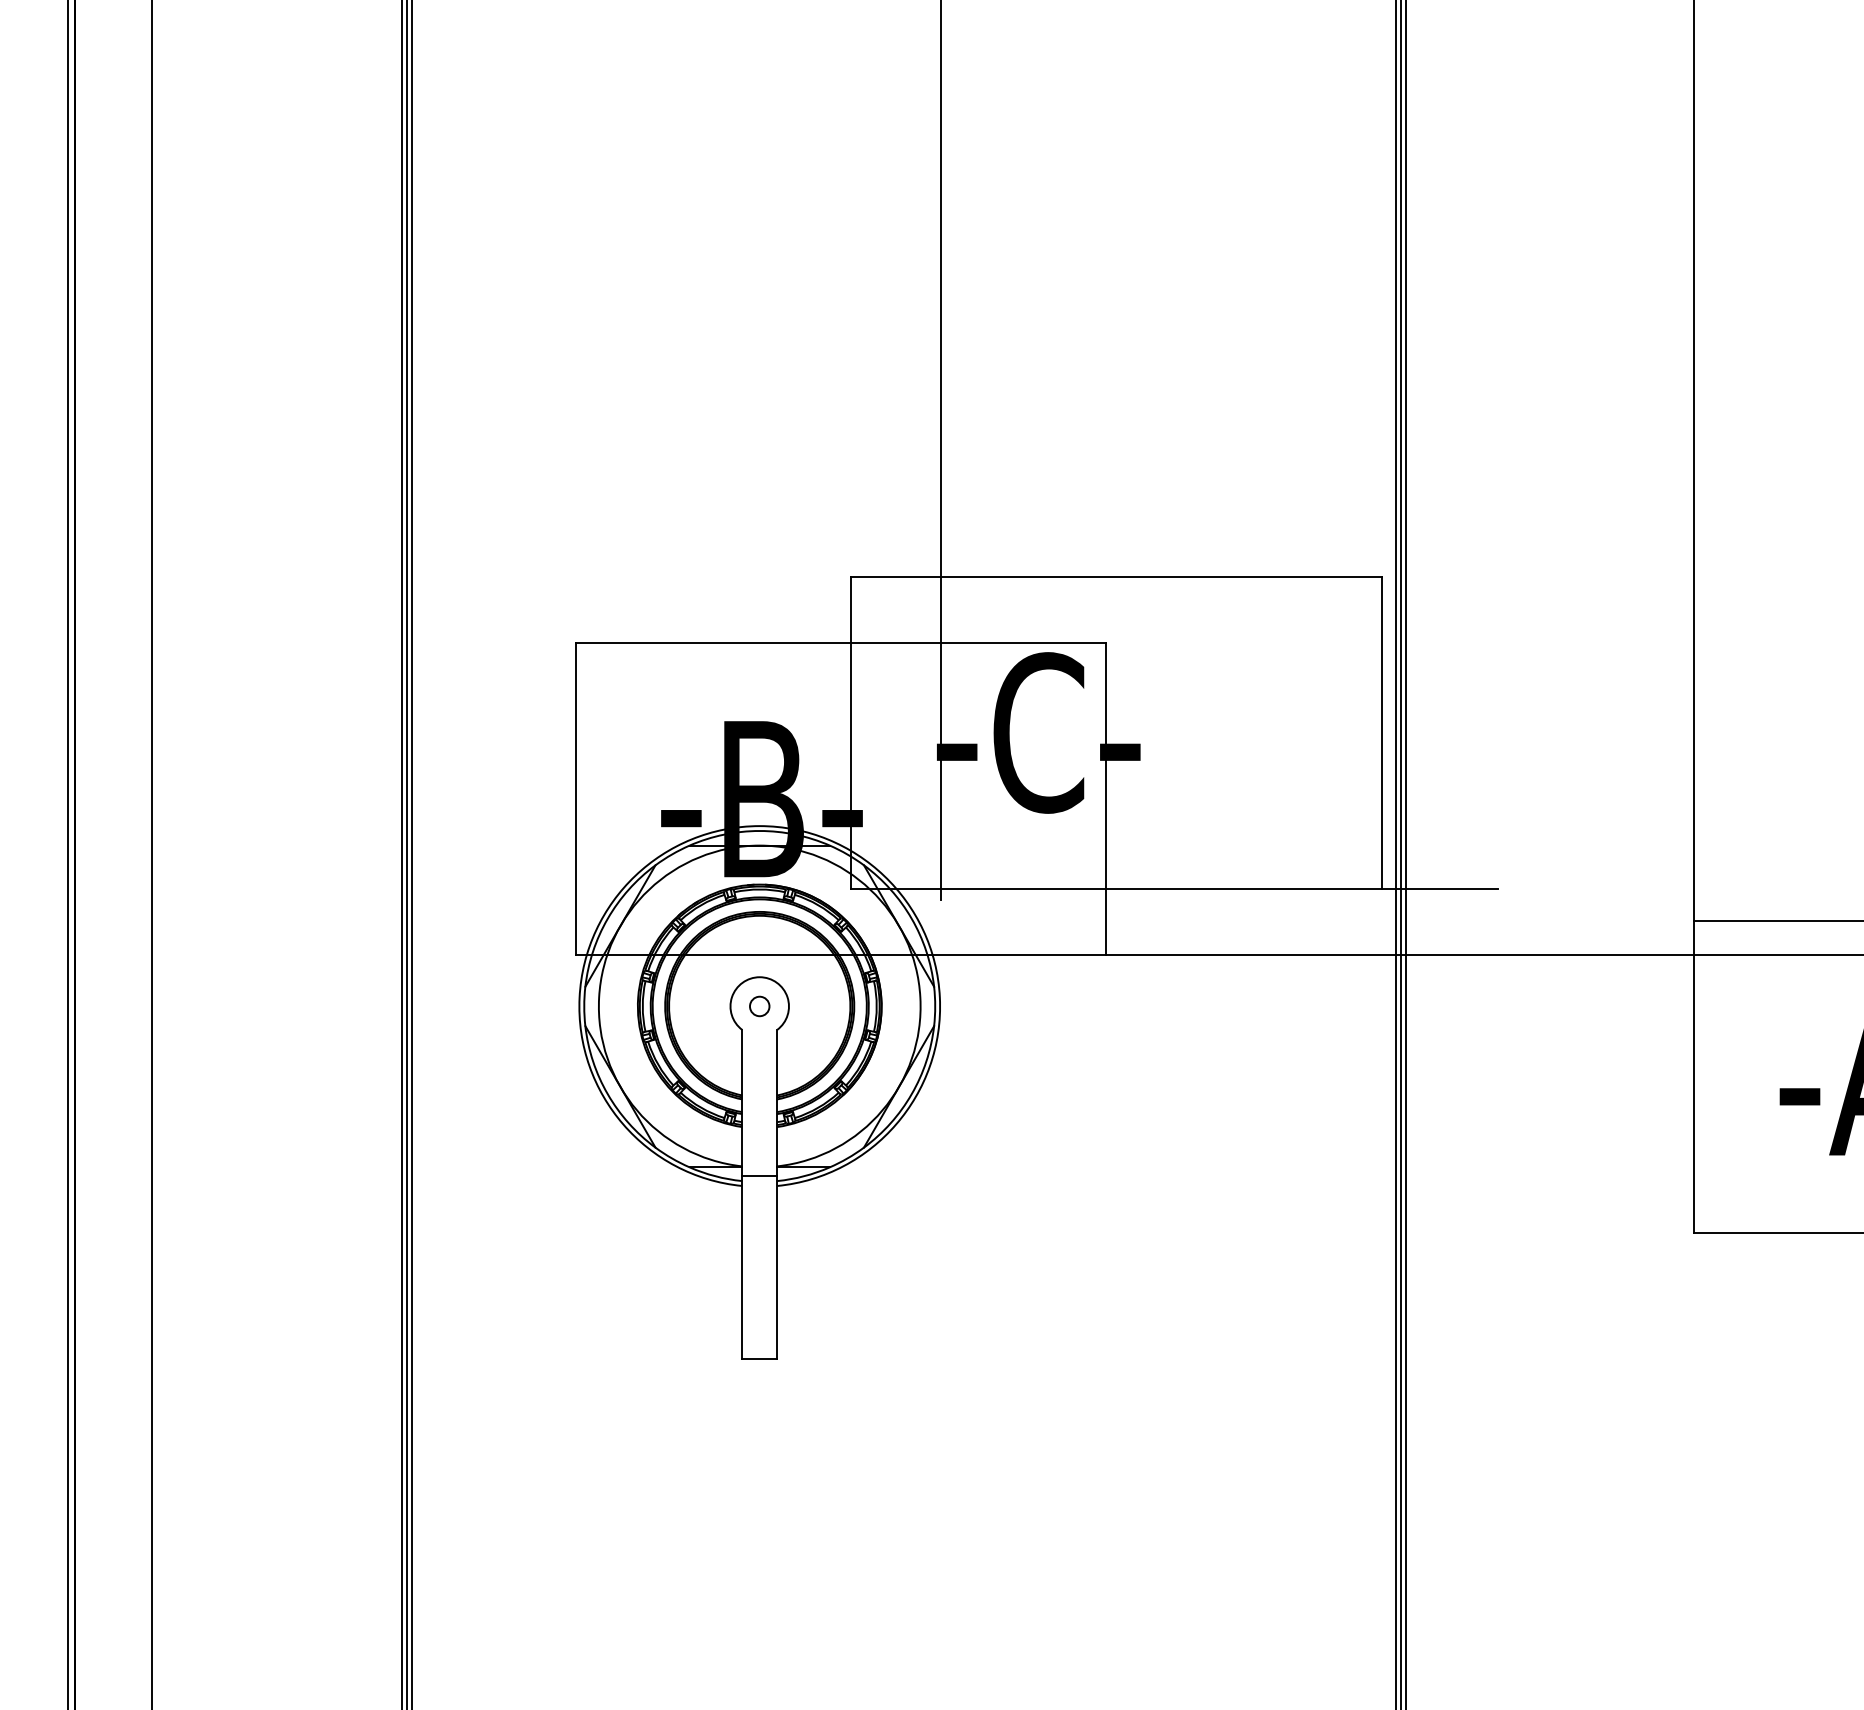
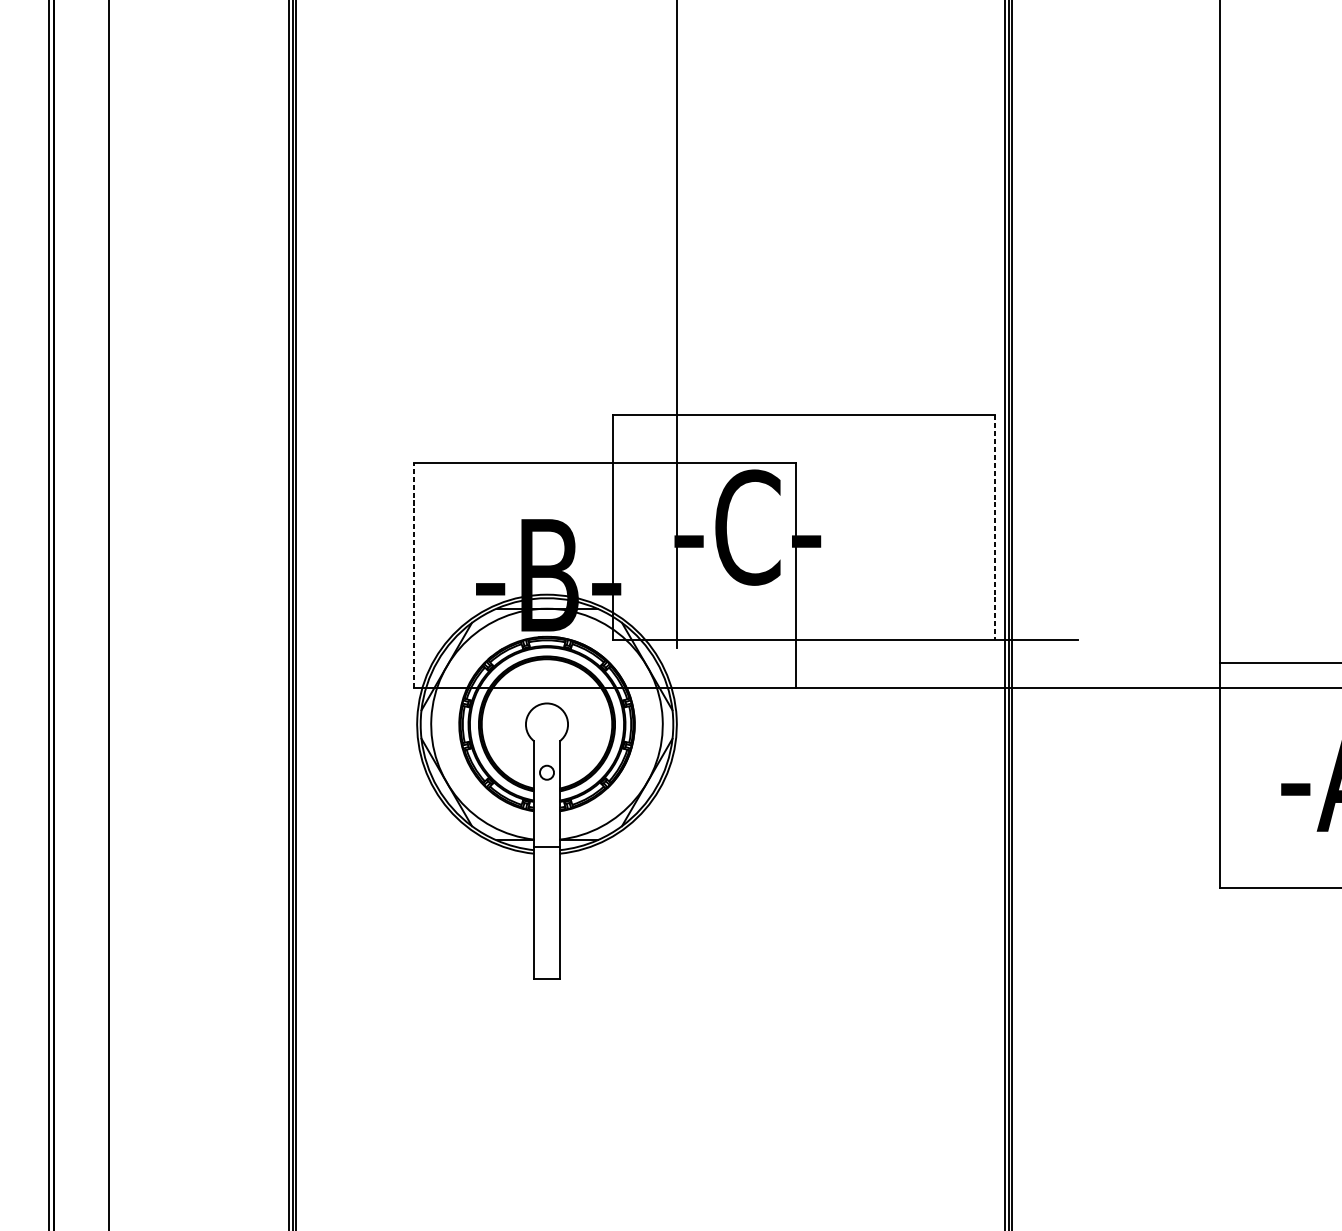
line: (1381, 732) -> (994, 527), solid -> dashed
line: (575, 799) -> (414, 575), solid -> dashed
circle: (759, 1006) -> (546, 772), moved

